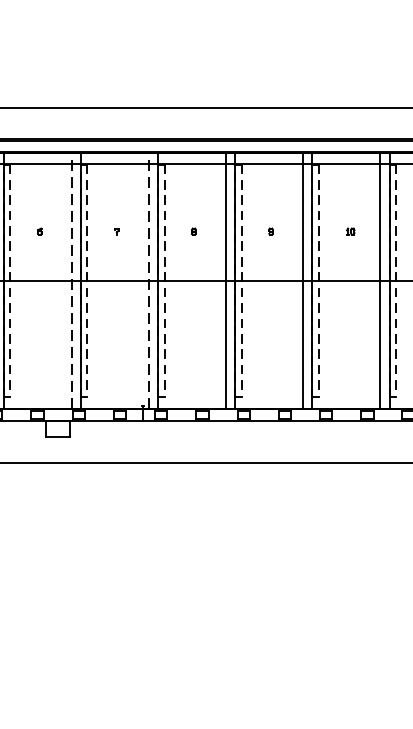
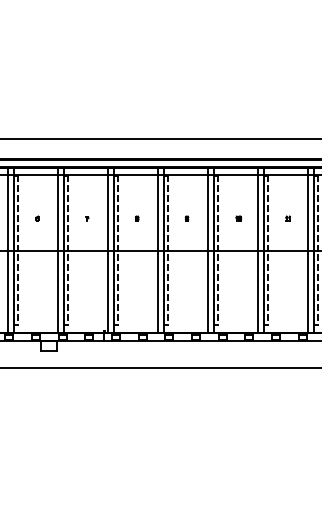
line: (72, 280) -> (58, 250), dashed -> solid
line: (149, 280) -> (108, 250), dashed -> solid

